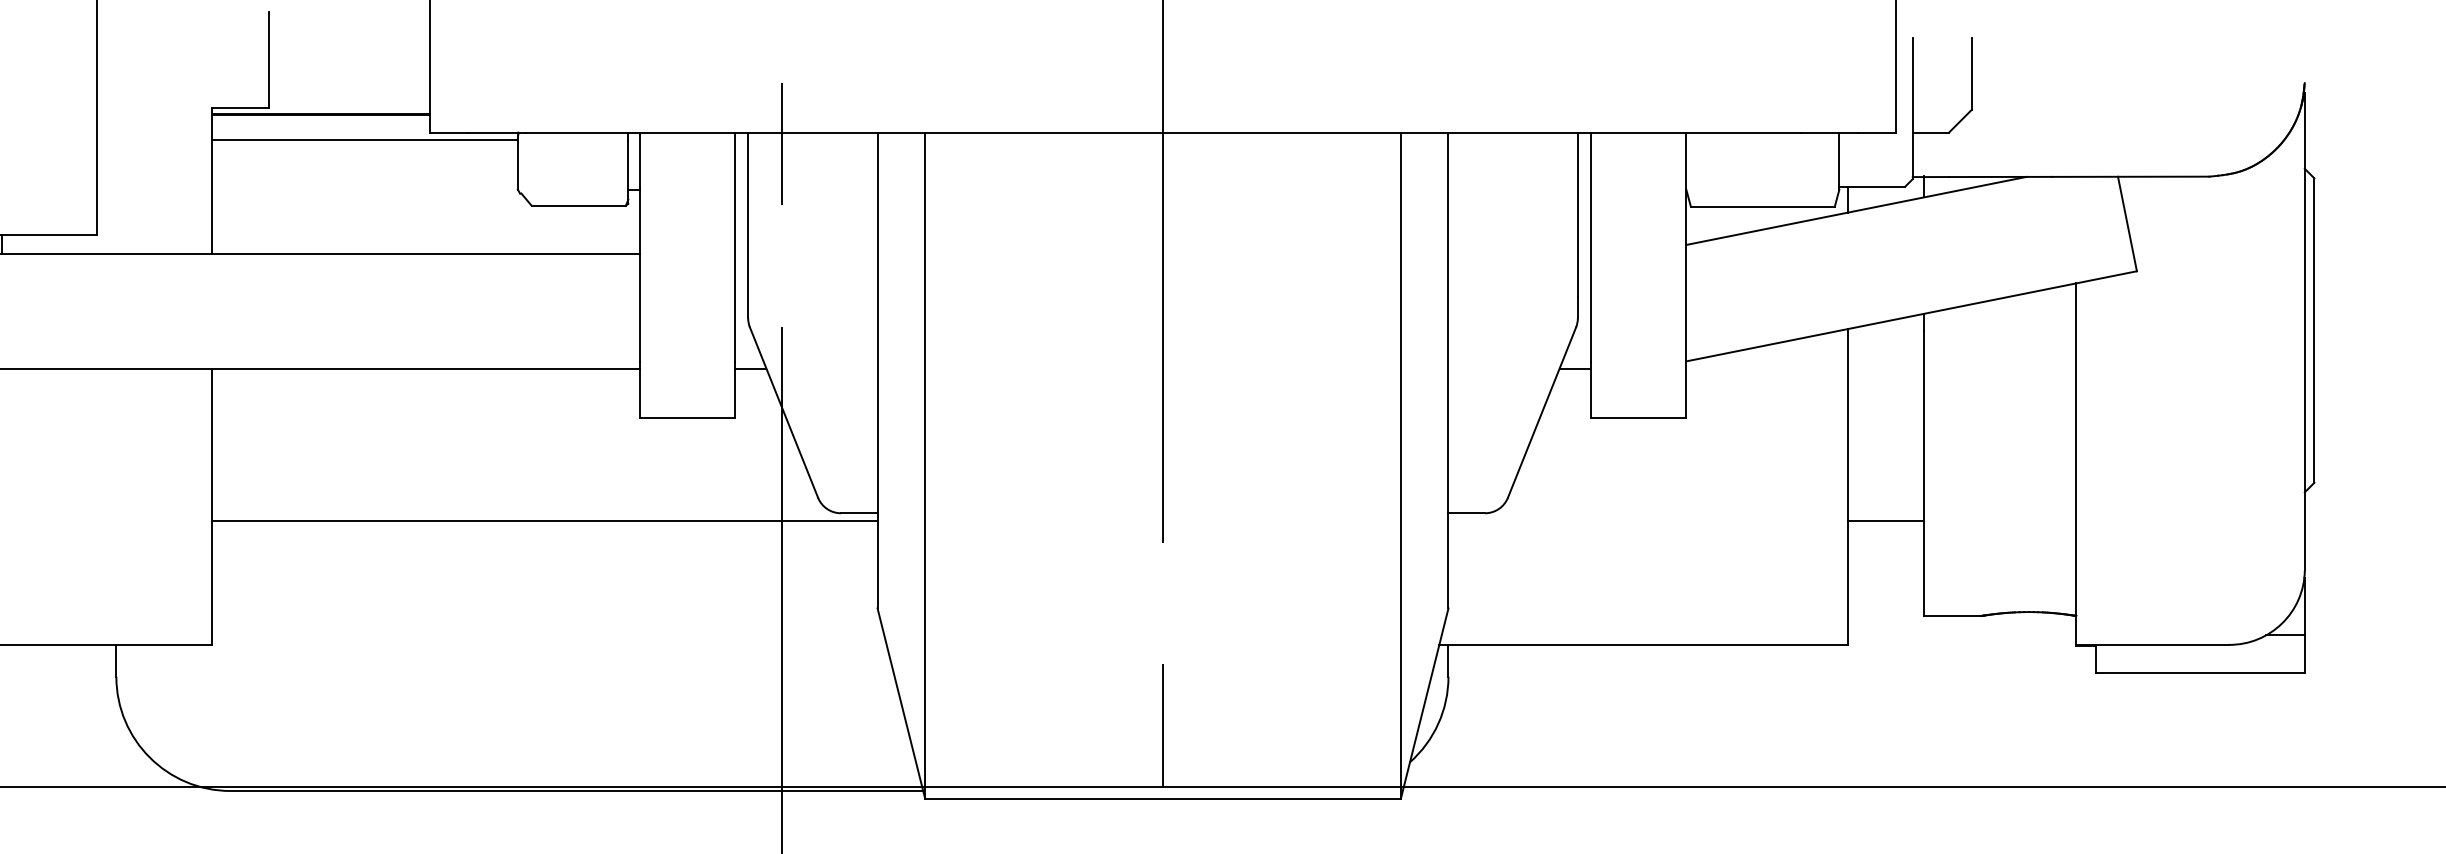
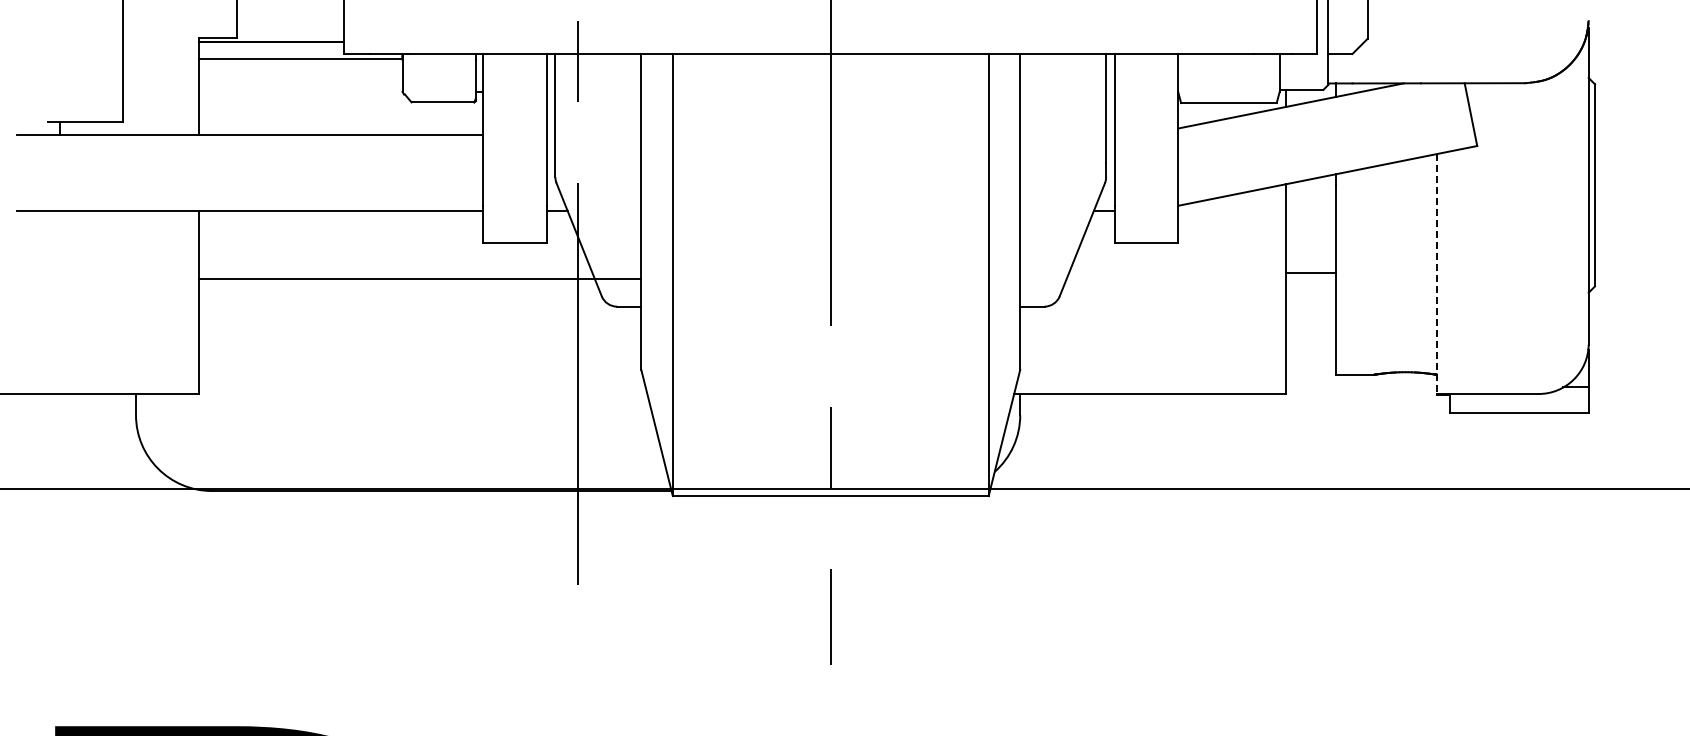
line: (2077, 464) -> (1437, 274), solid -> dashed
line: (544, 520) -> (420, 278), moved
line: (1885, 520) -> (1310, 272), moved

